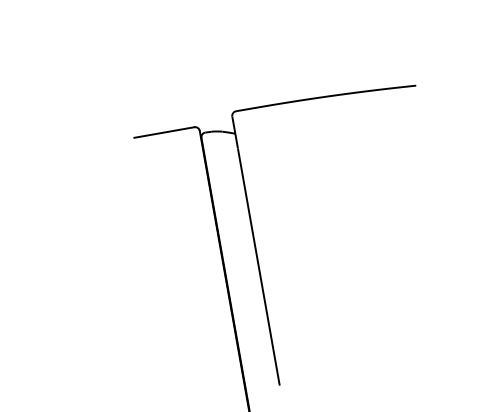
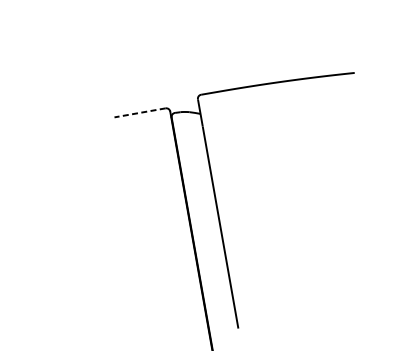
line: (163, 132) -> (139, 112), solid -> dashed

